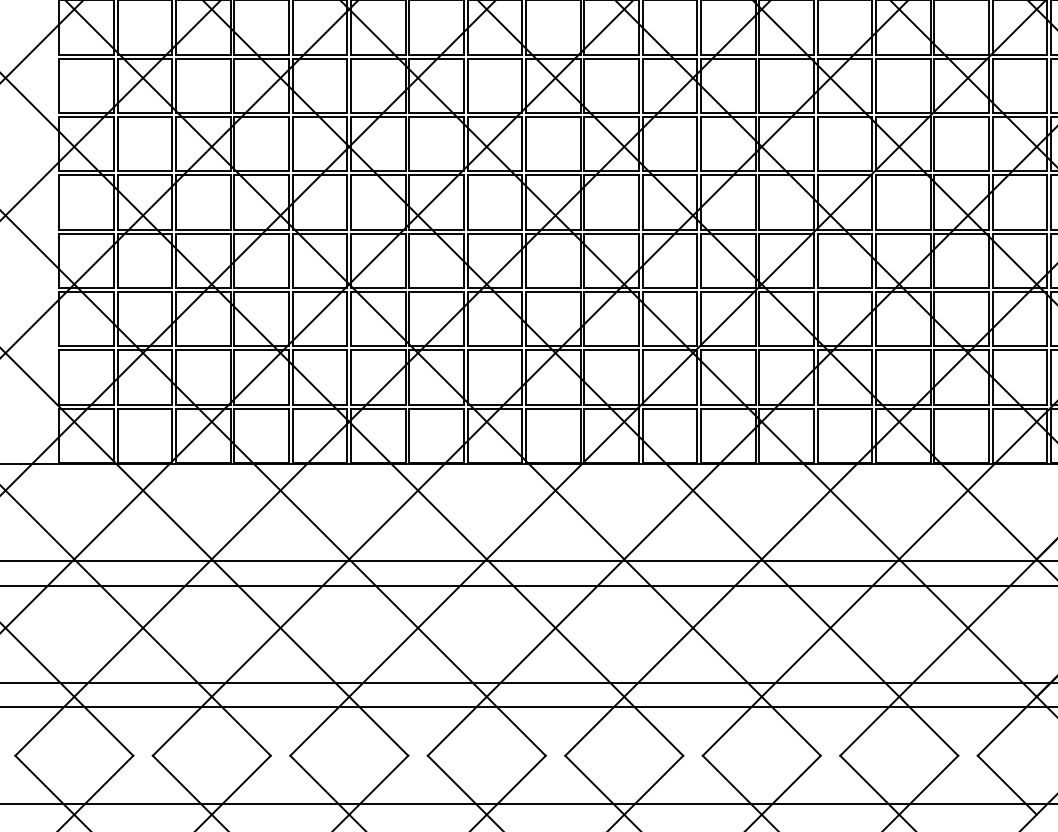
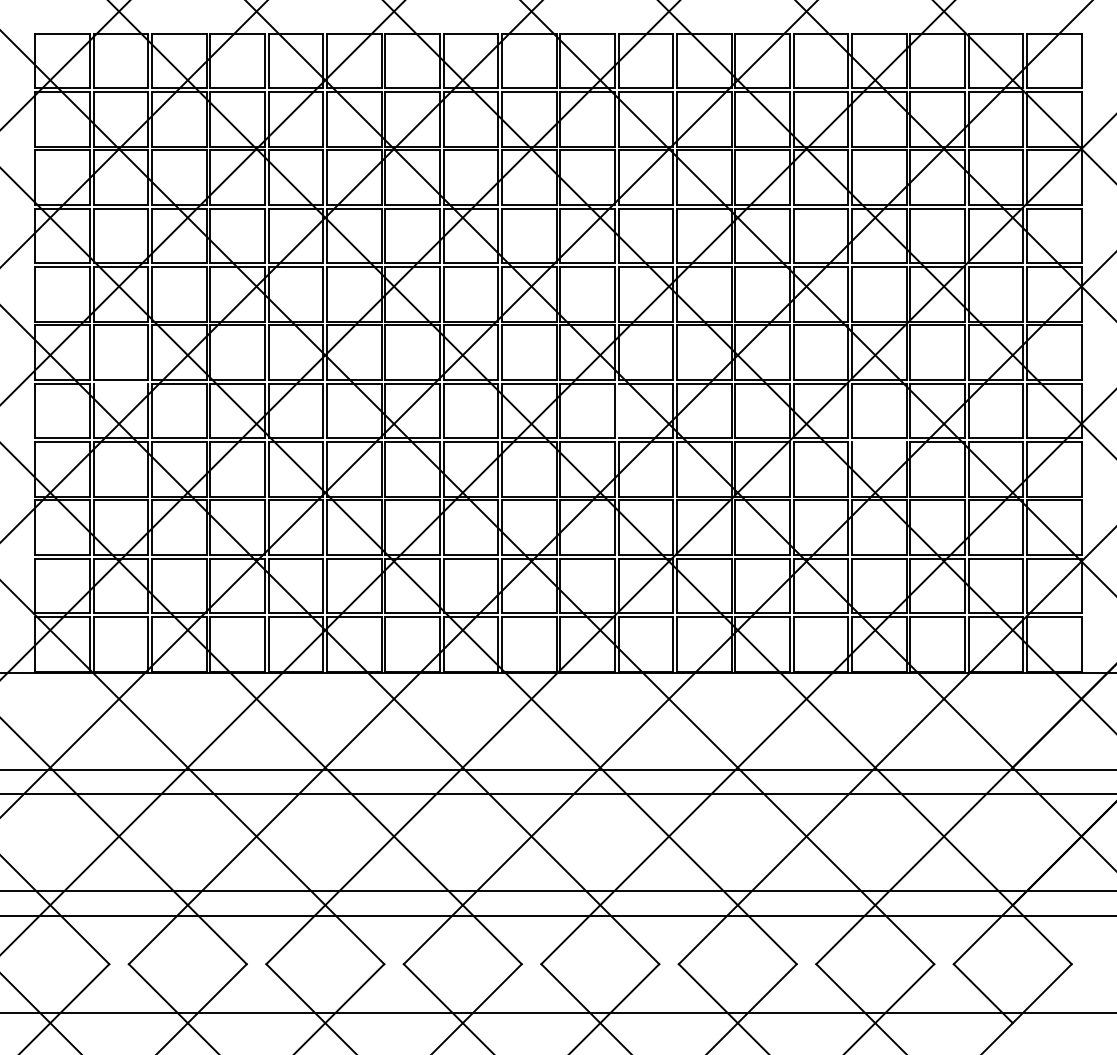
line: (144, 175) -> (120, 383), removed
line: (642, 202) -> (618, 410), removed
line: (903, 234) -> (879, 442), removed

